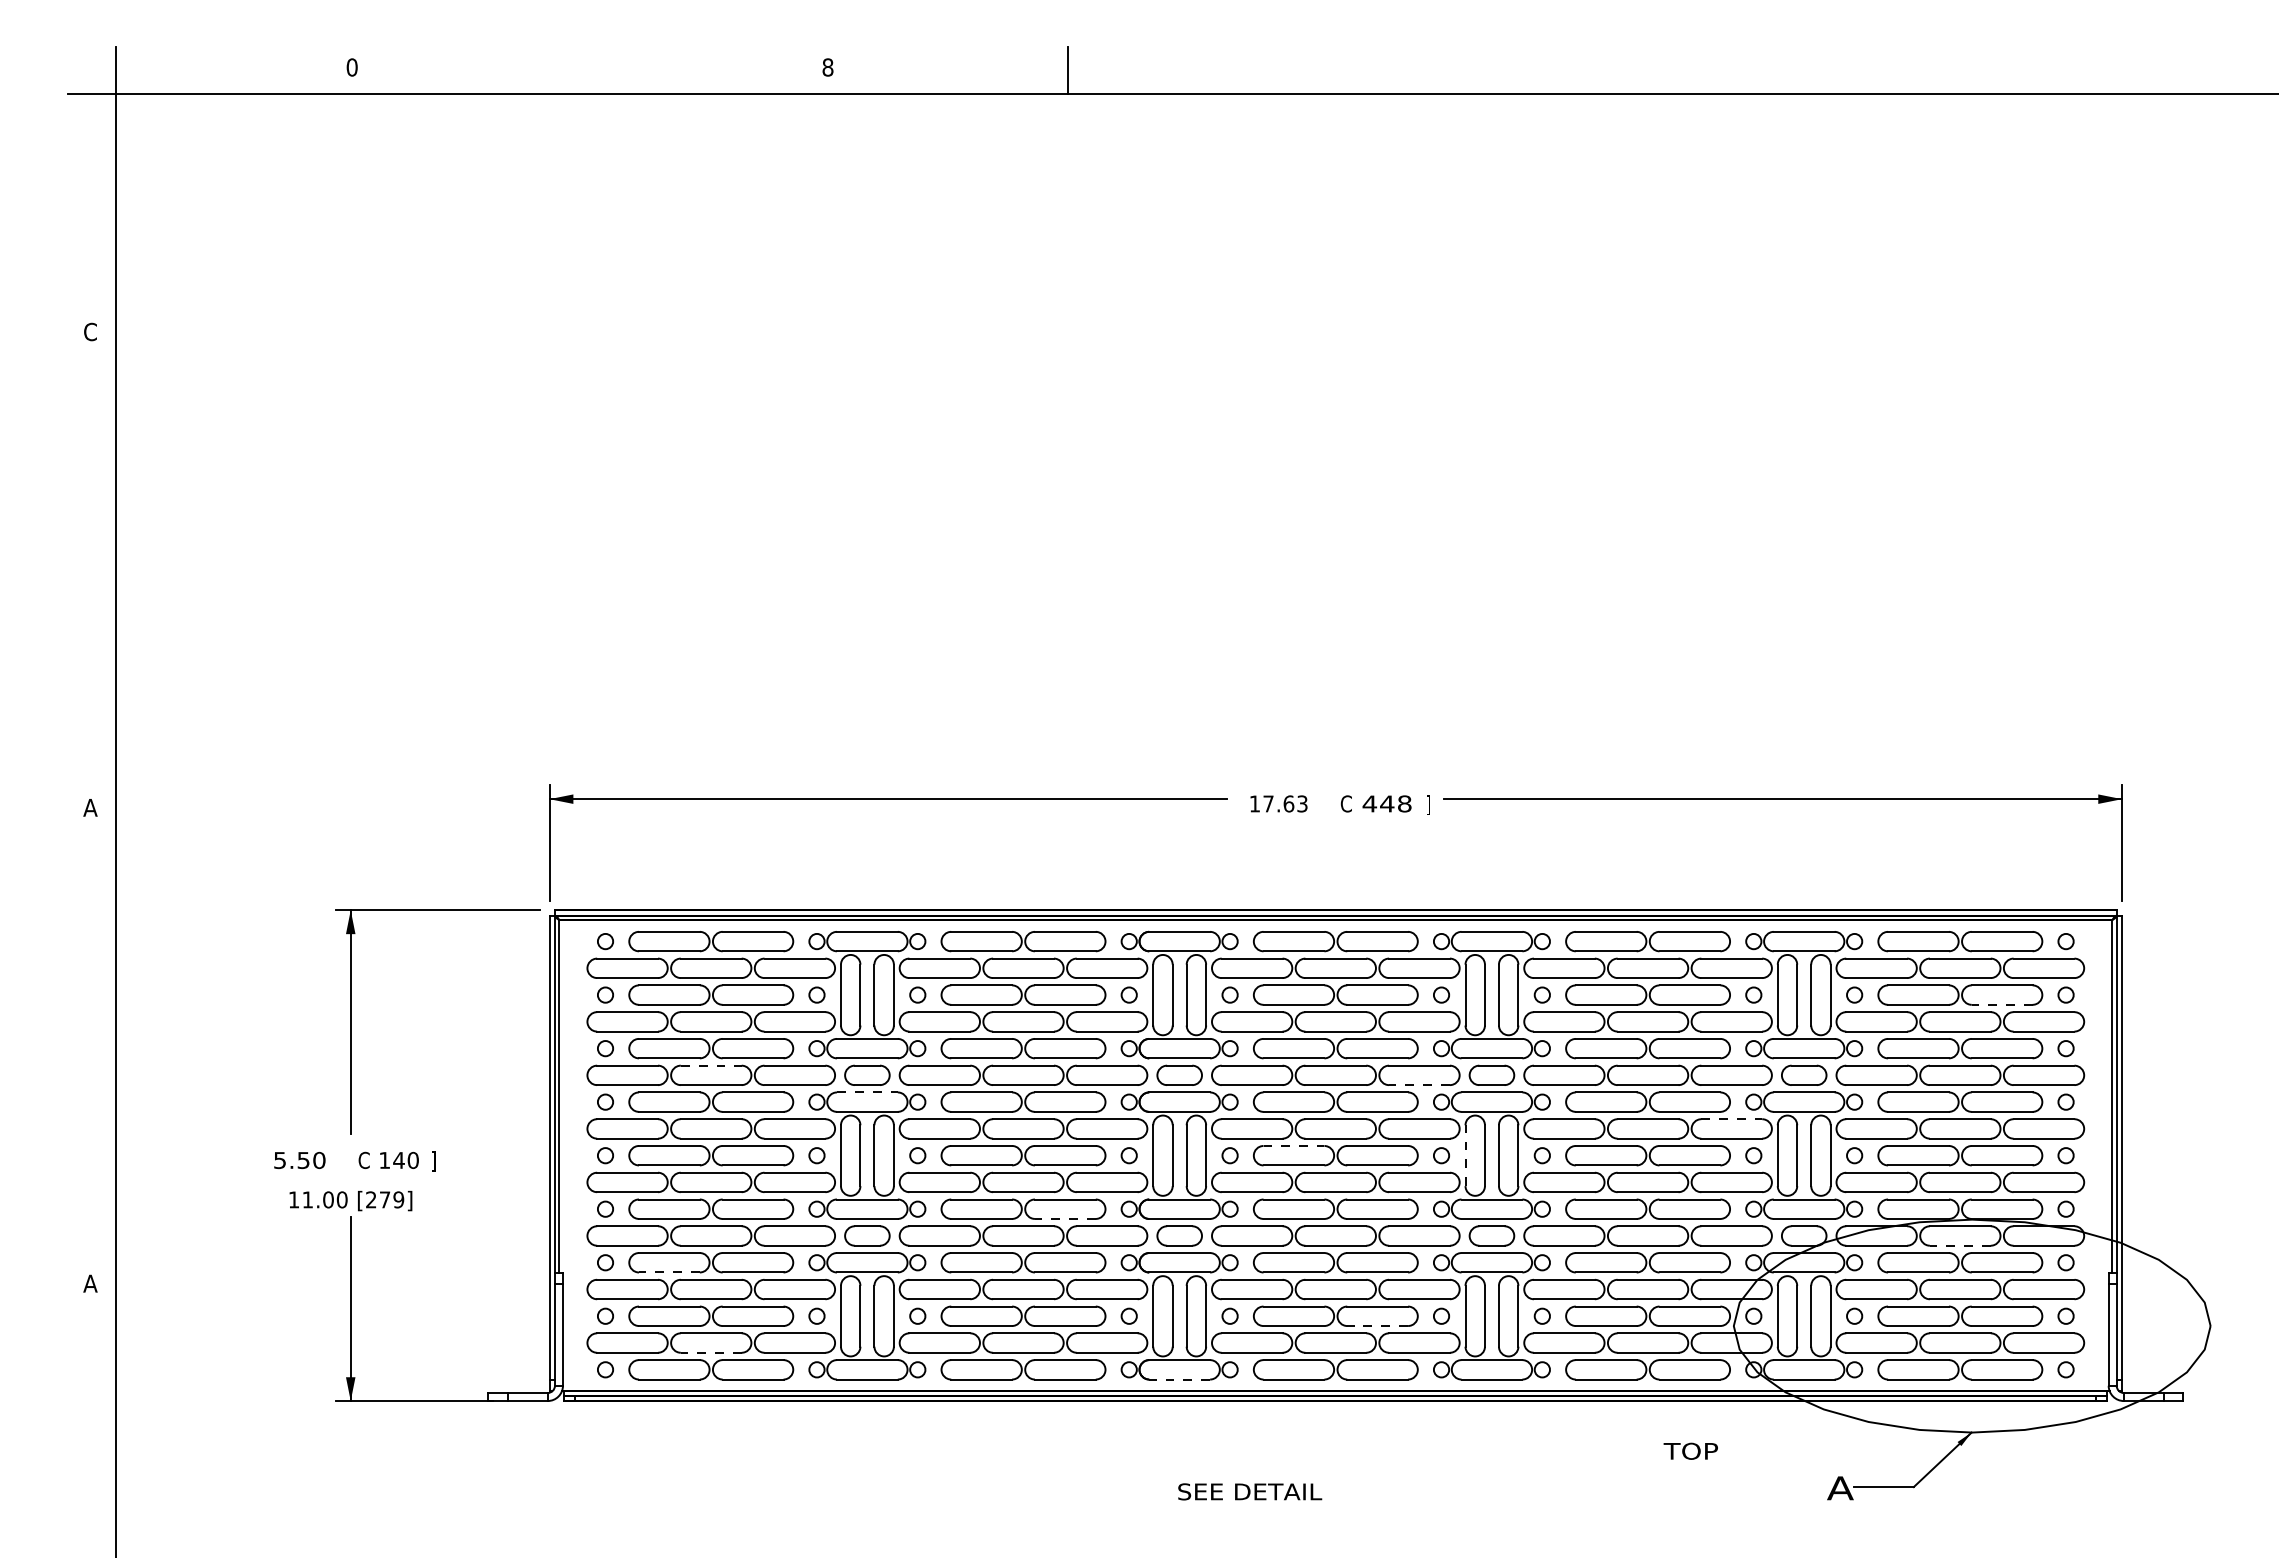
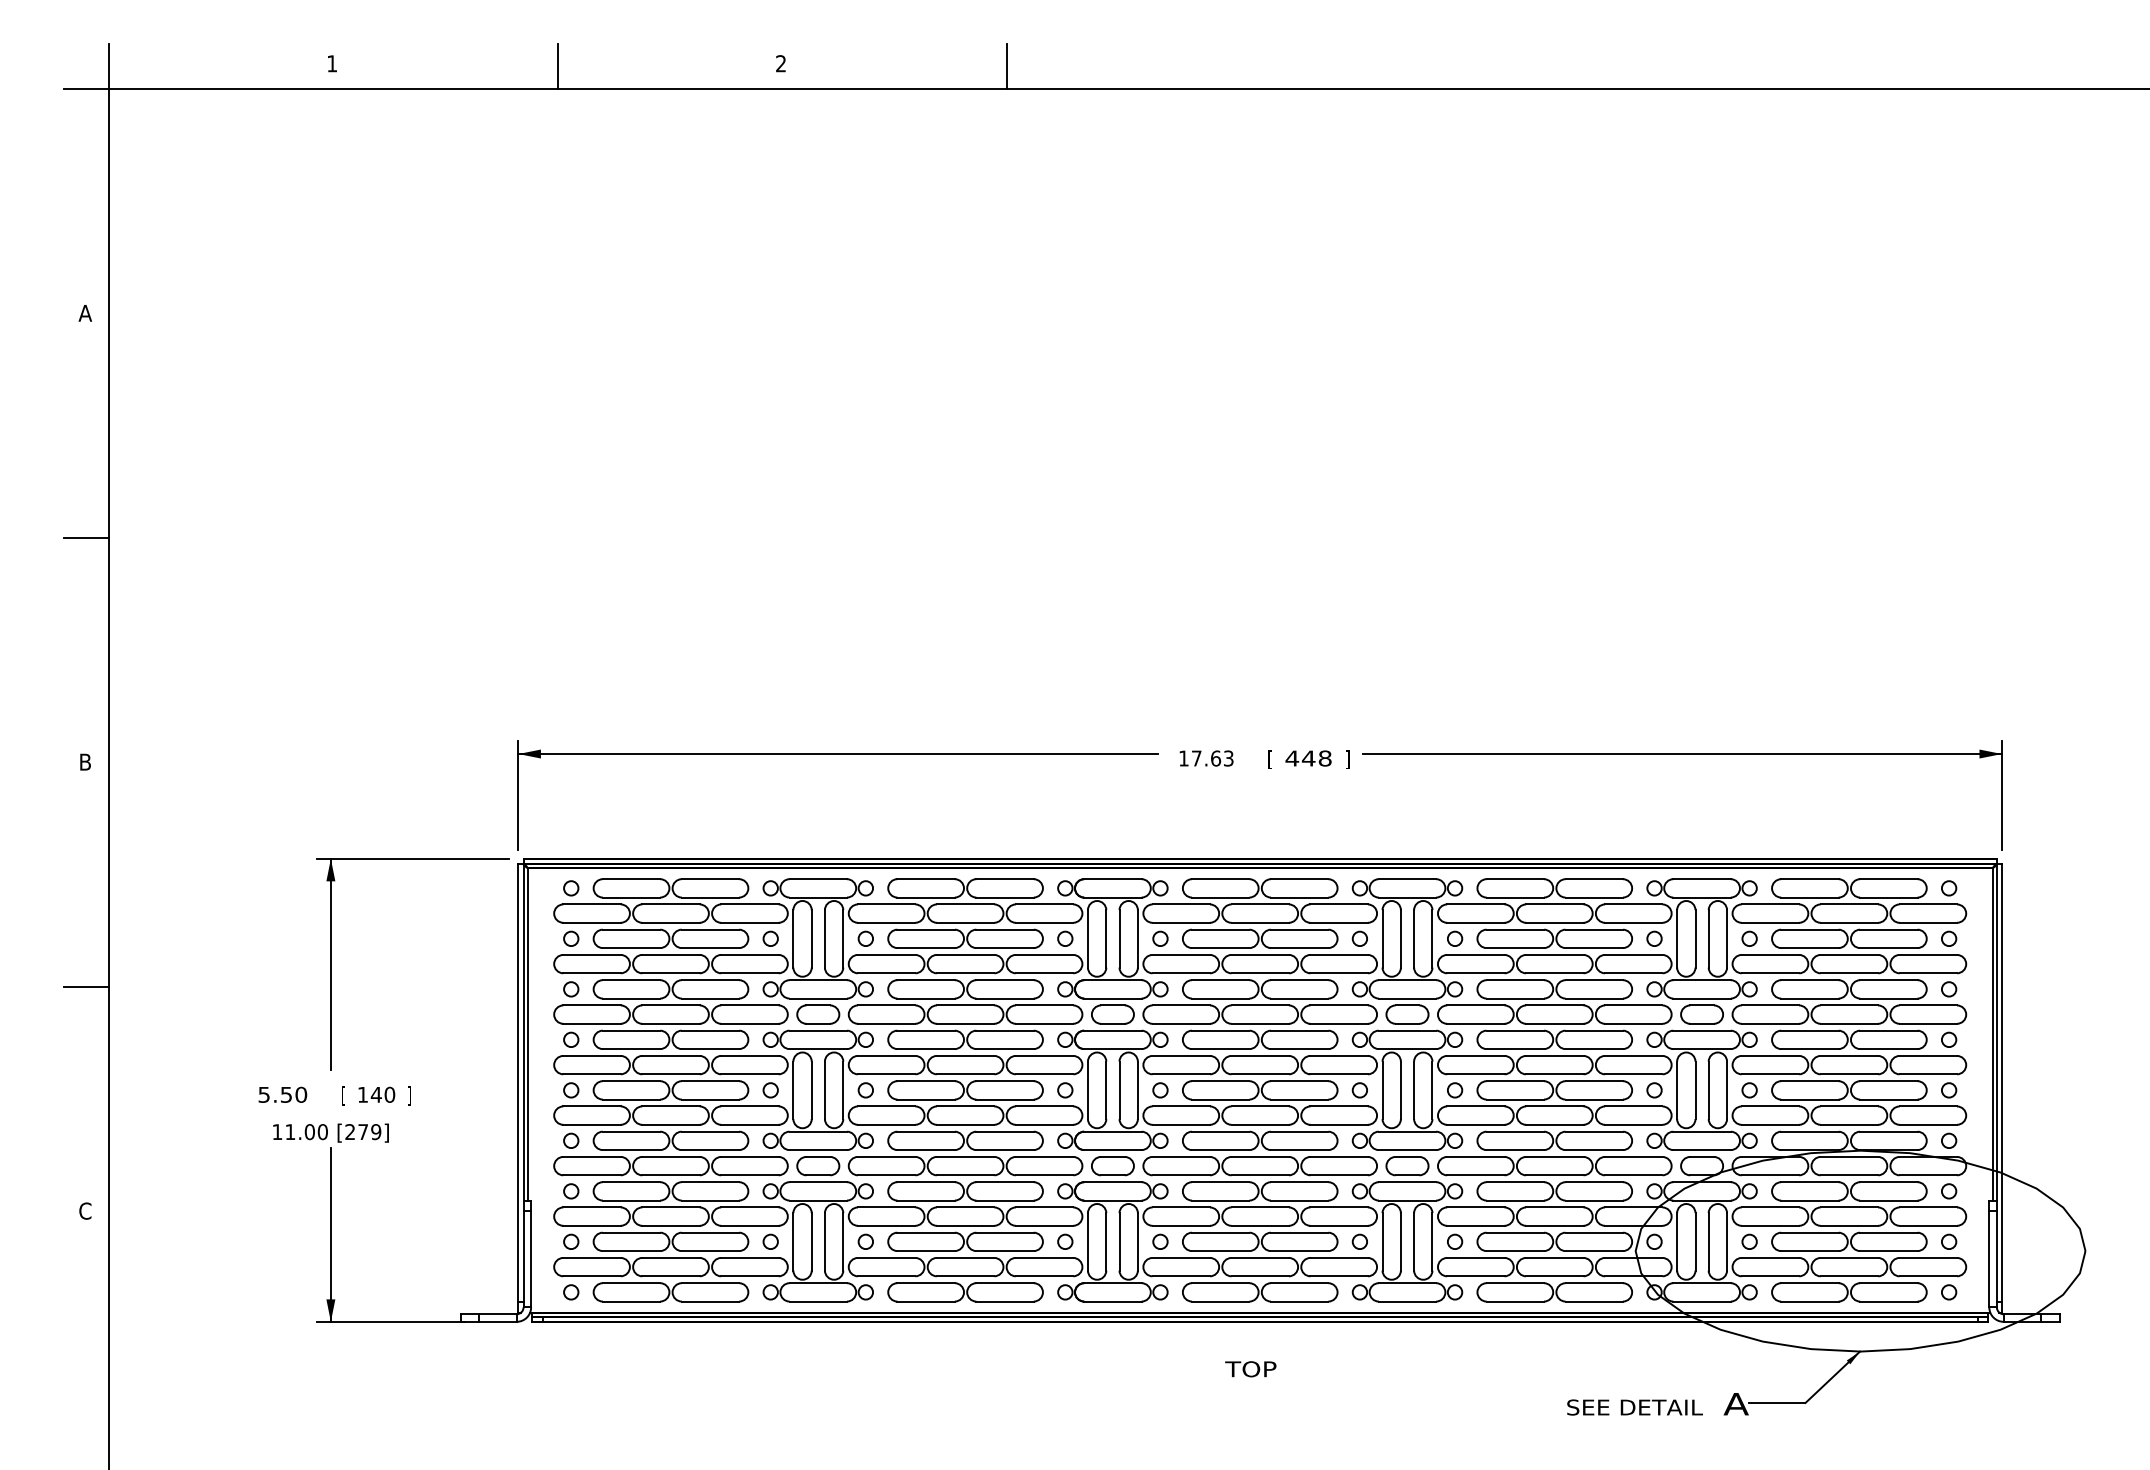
text: (351, 67) -> (331, 63), 0 -> 1
text: (827, 67) -> (780, 63), 8 -> 2
line: (591, 70) -> (558, 66), added
text: (90, 331) -> (85, 312), C -> A
line: (91, 570) -> (86, 538), added
text: (1345, 804) -> (1269, 759), C -> [
text: (90, 807) -> (85, 761), A -> B
line: (2001, 1004) -> (1888, 947), dashed -> solid
line: (91, 1046) -> (86, 987), added
line: (711, 1065) -> (671, 1005), dashed -> solid
line: (1419, 1085) -> (1339, 1024), dashed -> solid
line: (867, 1092) -> (818, 1030), dashed -> solid
line: (1732, 1119) -> (1634, 1056), dashed -> solid
line: (1294, 1145) -> (1221, 1080), dashed -> solid
line: (1465, 1155) -> (1382, 1090), dashed -> solid
text: (363, 1161) -> (342, 1095), C -> [
line: (1064, 1218) -> (1004, 1149), dashed -> solid
line: (1959, 1245) -> (1848, 1175), dashed -> solid
line: (668, 1272) -> (630, 1200), dashed -> solid
text: (90, 1283) -> (85, 1210), A -> C
line: (1377, 1326) -> (1299, 1251), dashed -> solid
line: (710, 1352) -> (670, 1276), dashed -> solid
line: (1179, 1379) -> (1112, 1301), dashed -> solid
text: (1690, 1450) -> (1250, 1368), moved
text: (1250, 1491) -> (1635, 1407), moved

